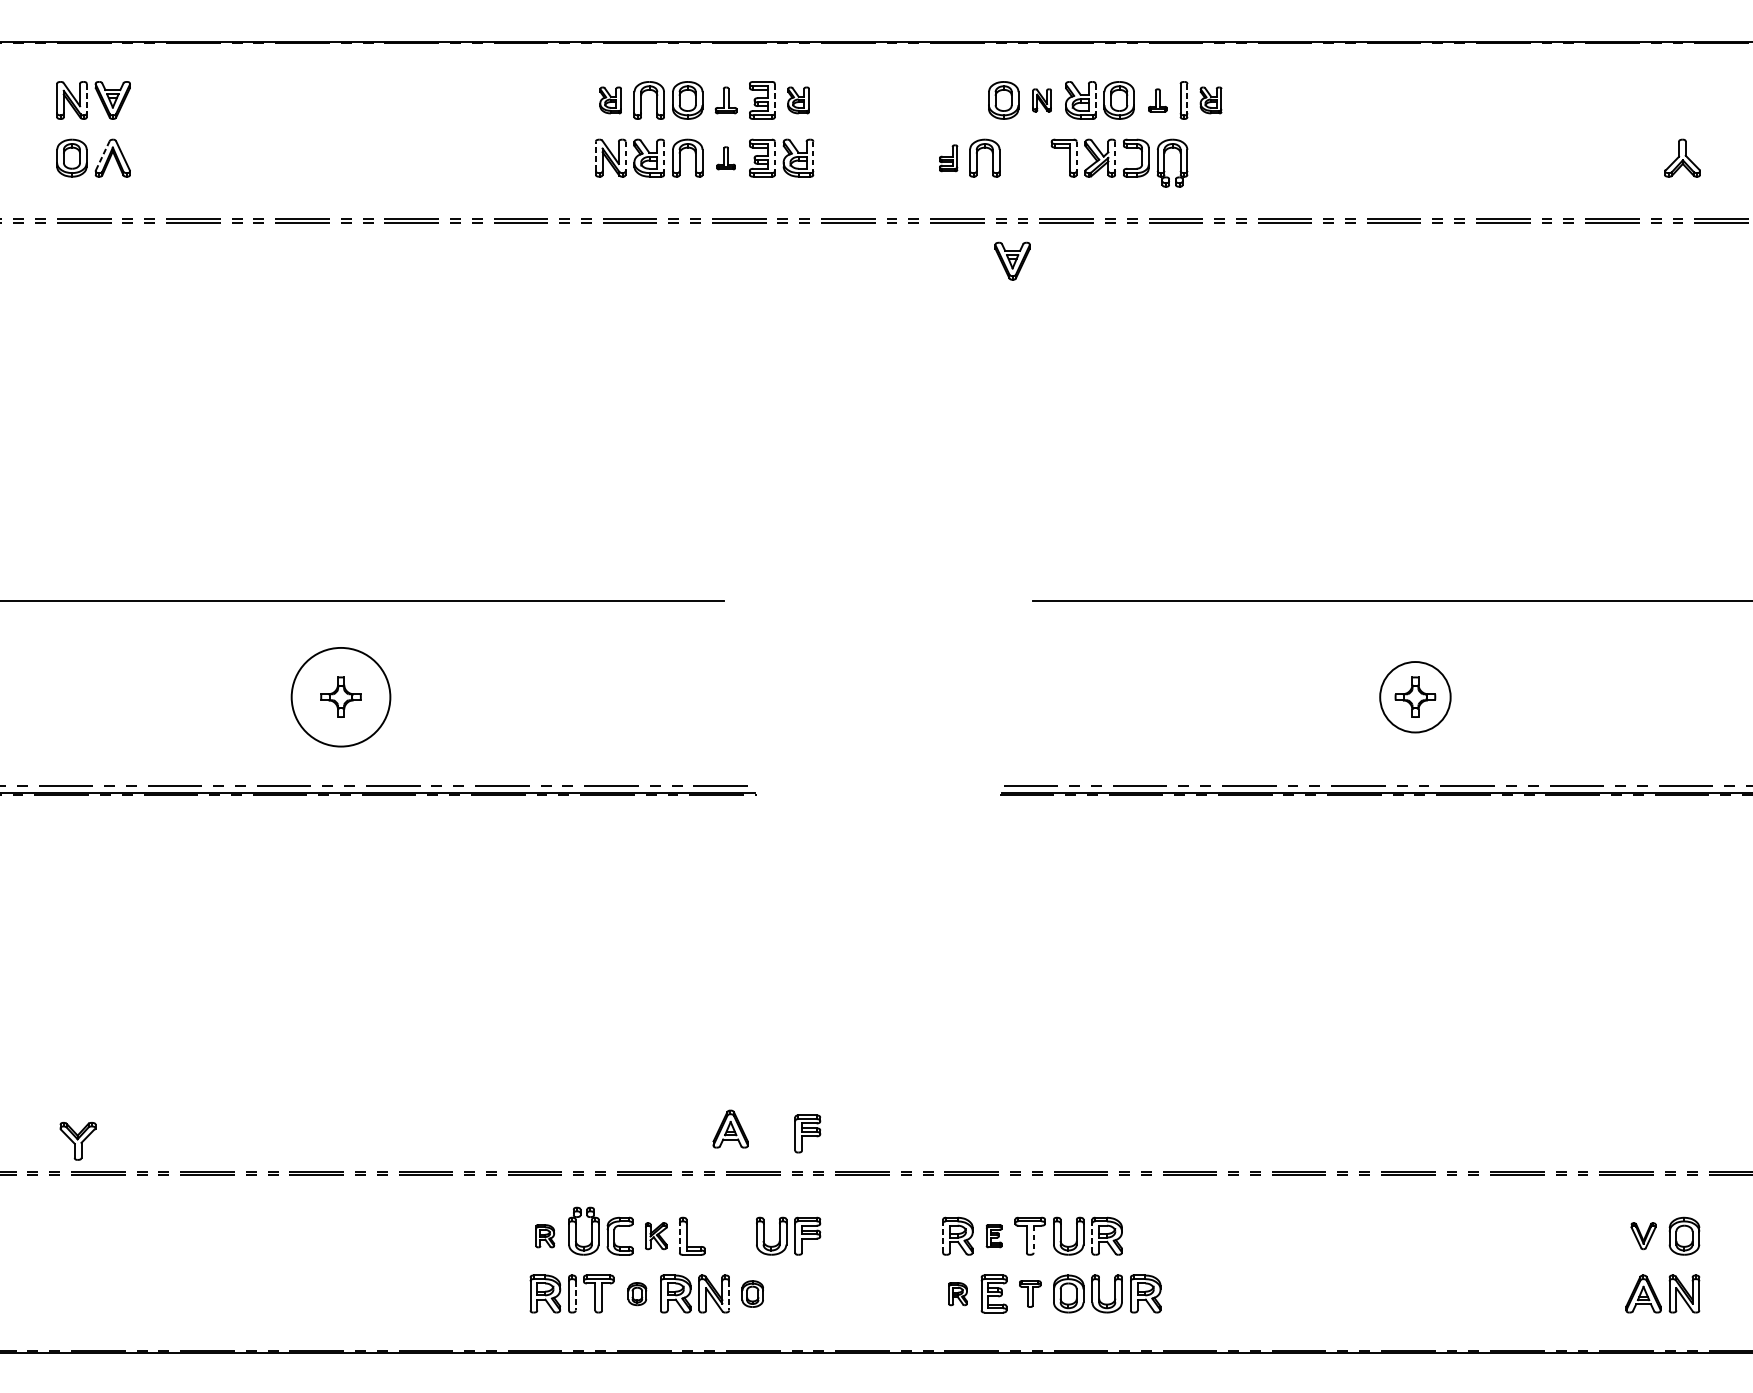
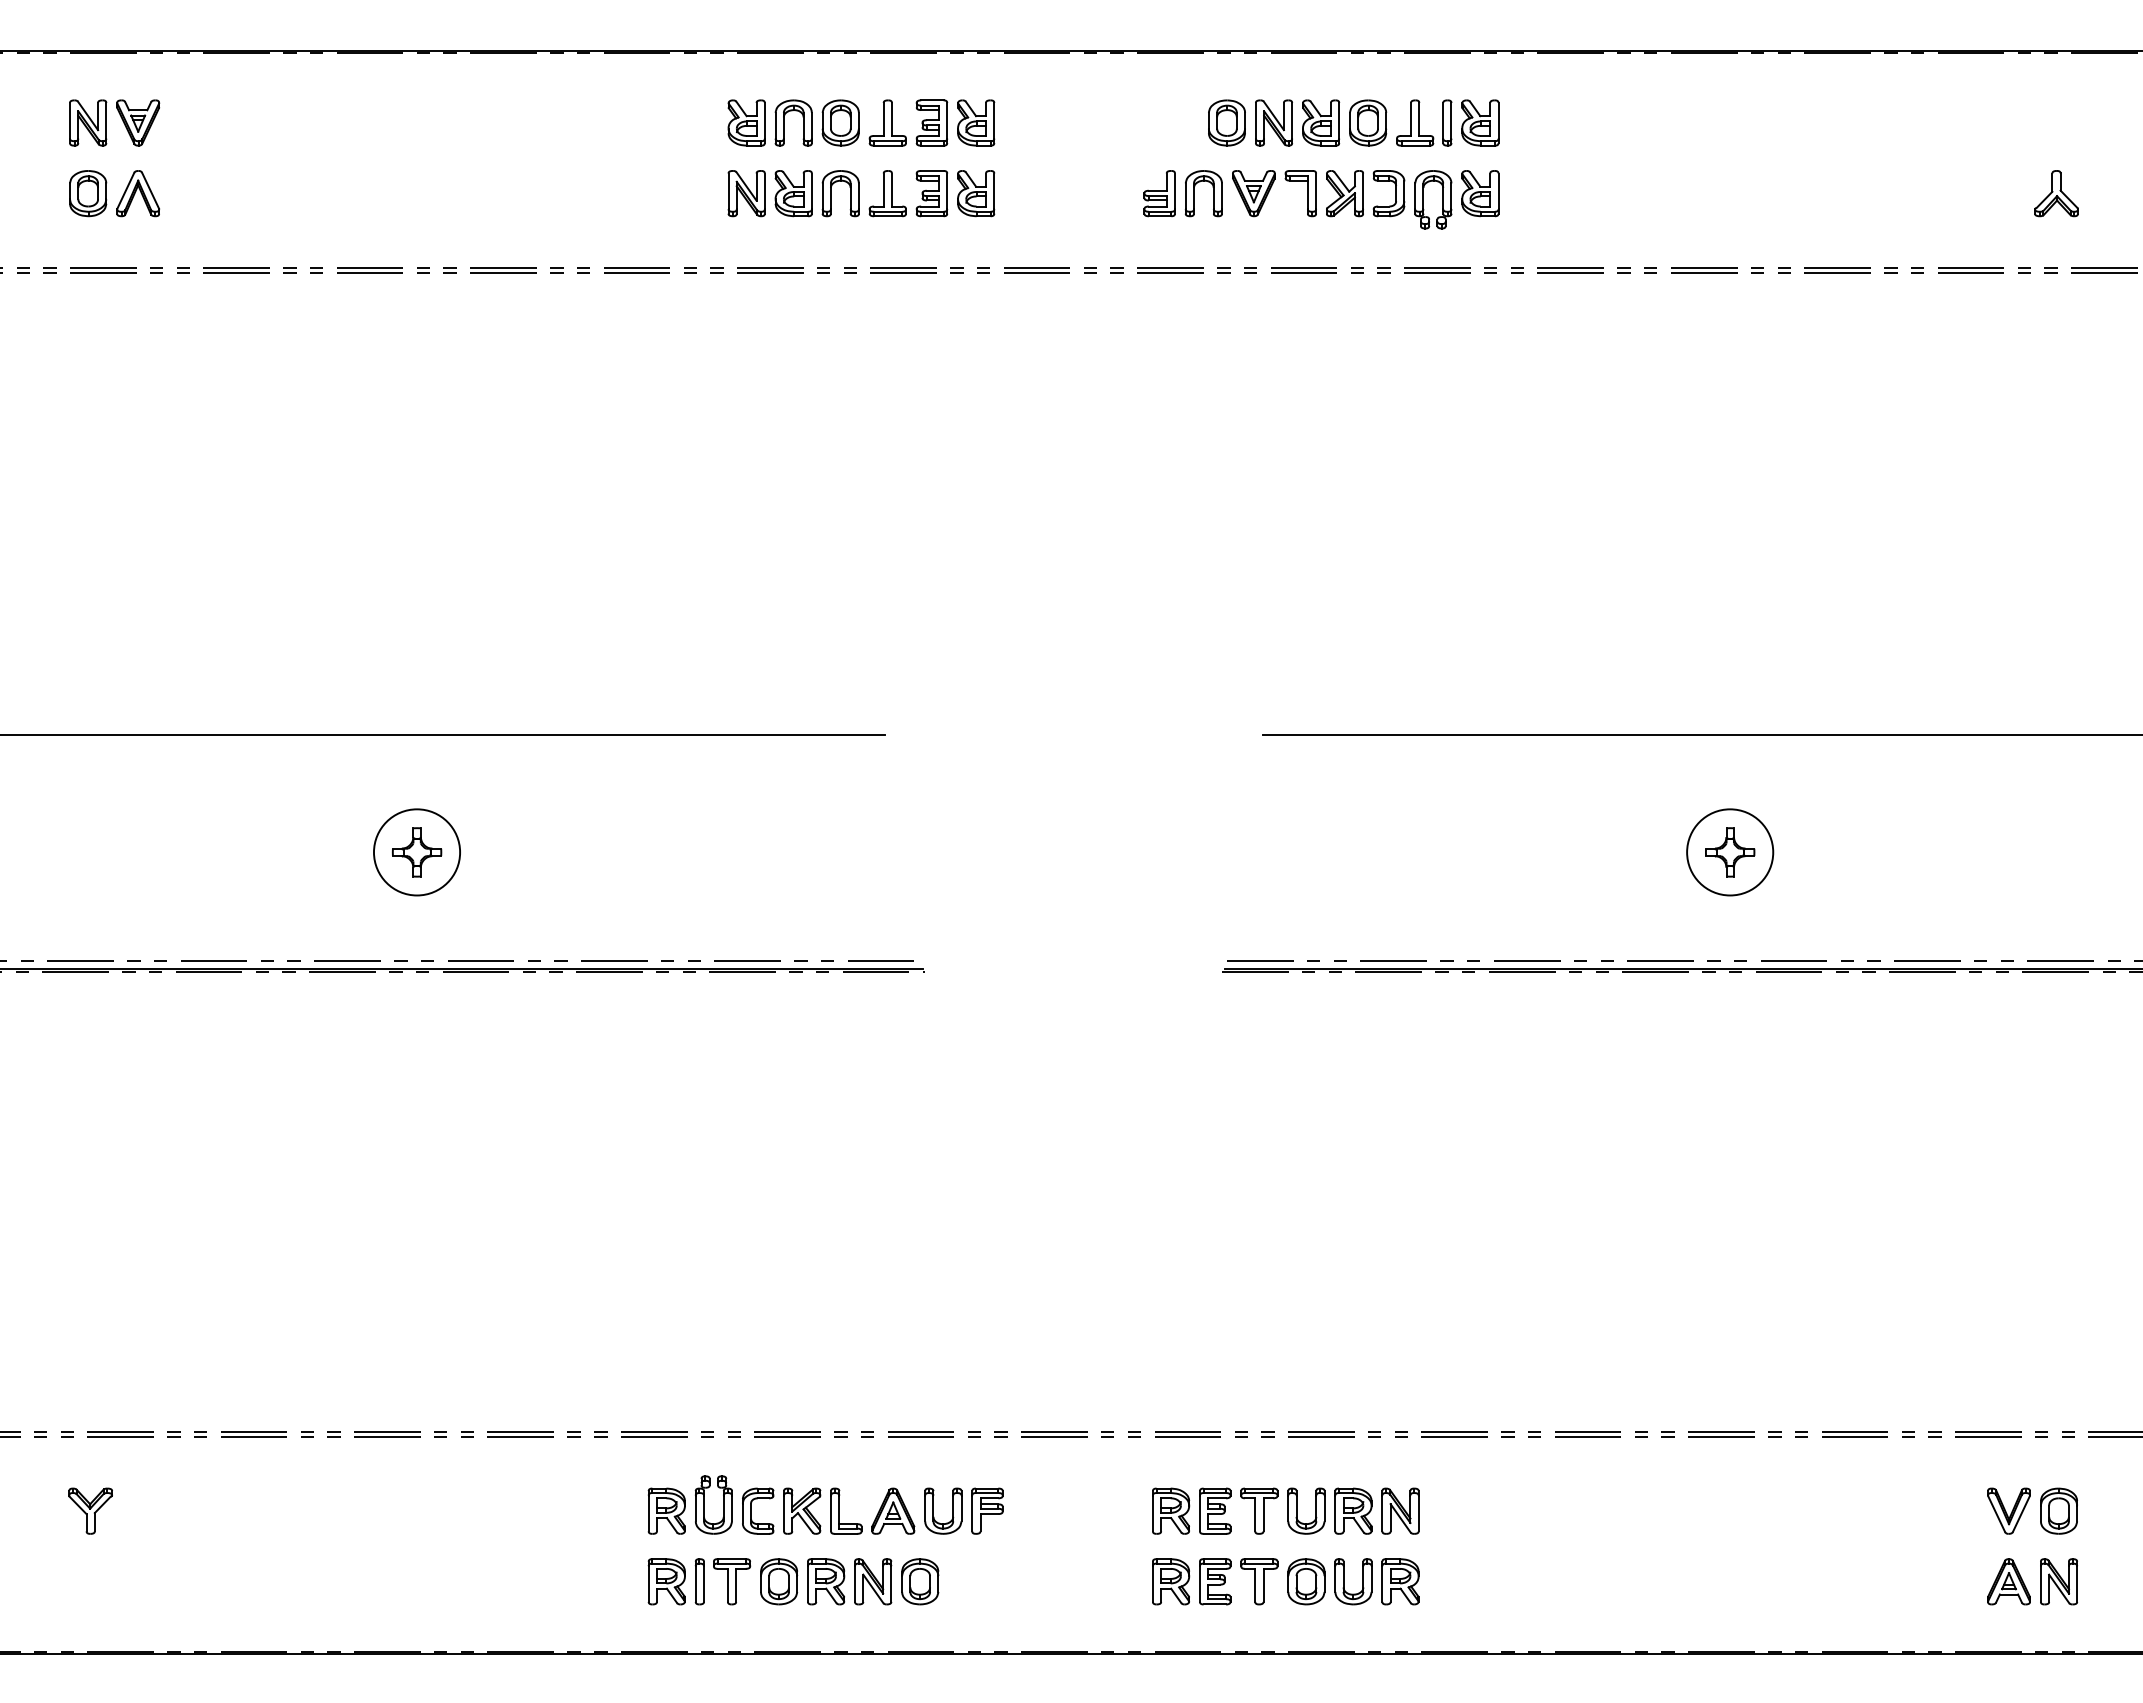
line: (86, 98) -> (106, 120), dashed -> solid
line: (775, 98) -> (947, 120), dashed -> solid
line: (1095, 98) -> (1339, 120), dashed -> solid
line: (1187, 98) -> (1451, 120), dashed -> solid
part: (610, 100) -> (746, 122), size x1.43
part: (725, 100) -> (887, 122), size x1.43
part: (798, 100) -> (976, 122), size x1.43
part: (1041, 100) -> (1273, 122), size x1.67
part: (1157, 100) -> (1415, 122), size x1.67
part: (1211, 100) -> (1480, 122), size x1.43
line: (102, 155) -> (125, 190), dashed -> solid
line: (595, 156) -> (728, 191), dashed -> solid
line: (625, 156) -> (764, 191), dashed -> solid
line: (663, 156) -> (811, 191), dashed -> solid
line: (775, 156) -> (947, 191), dashed -> solid
line: (813, 156) -> (994, 191), dashed -> solid
line: (1076, 156) -> (1316, 191), dashed -> solid
line: (1115, 156) -> (1363, 191), dashed -> solid
part: (725, 158) -> (887, 193), size x1.67
part: (948, 158) -> (1159, 193), size x1.43
part: (1211, 158) -> (1480, 193), added
part: (1012, 261) -> (1253, 193), moved
circle: (340, 697) -> (416, 852), size x0.71
part: (730, 1128) -> (893, 1510), moved
part: (807, 1133) -> (987, 1385), removed
part: (77, 1140) -> (90, 1510), moved
part: (545, 1235) -> (666, 1510), size x1.67
part: (656, 1235) -> (802, 1510), size x1.43
part: (994, 1235) -> (1215, 1510), size x1.67
part: (1145, 1235) -> (1400, 1510), added
part: (1643, 1235) -> (2008, 1510), size x1.43
line: (680, 1238) -> (831, 1513), dashed -> solid
line: (942, 1238) -> (1152, 1513), dashed -> solid
line: (1033, 1238) -> (1263, 1514), dashed -> solid
line: (1092, 1238) -> (1335, 1513), dashed -> solid
part: (637, 1293) -> (779, 1581), size x1.67
part: (752, 1293) -> (920, 1581), size x1.43
part: (958, 1293) -> (1171, 1581), size x1.67
part: (1030, 1293) -> (1259, 1581), size x1.43
line: (575, 1296) -> (703, 1584), dashed -> solid
line: (729, 1296) -> (891, 1584), dashed -> solid

